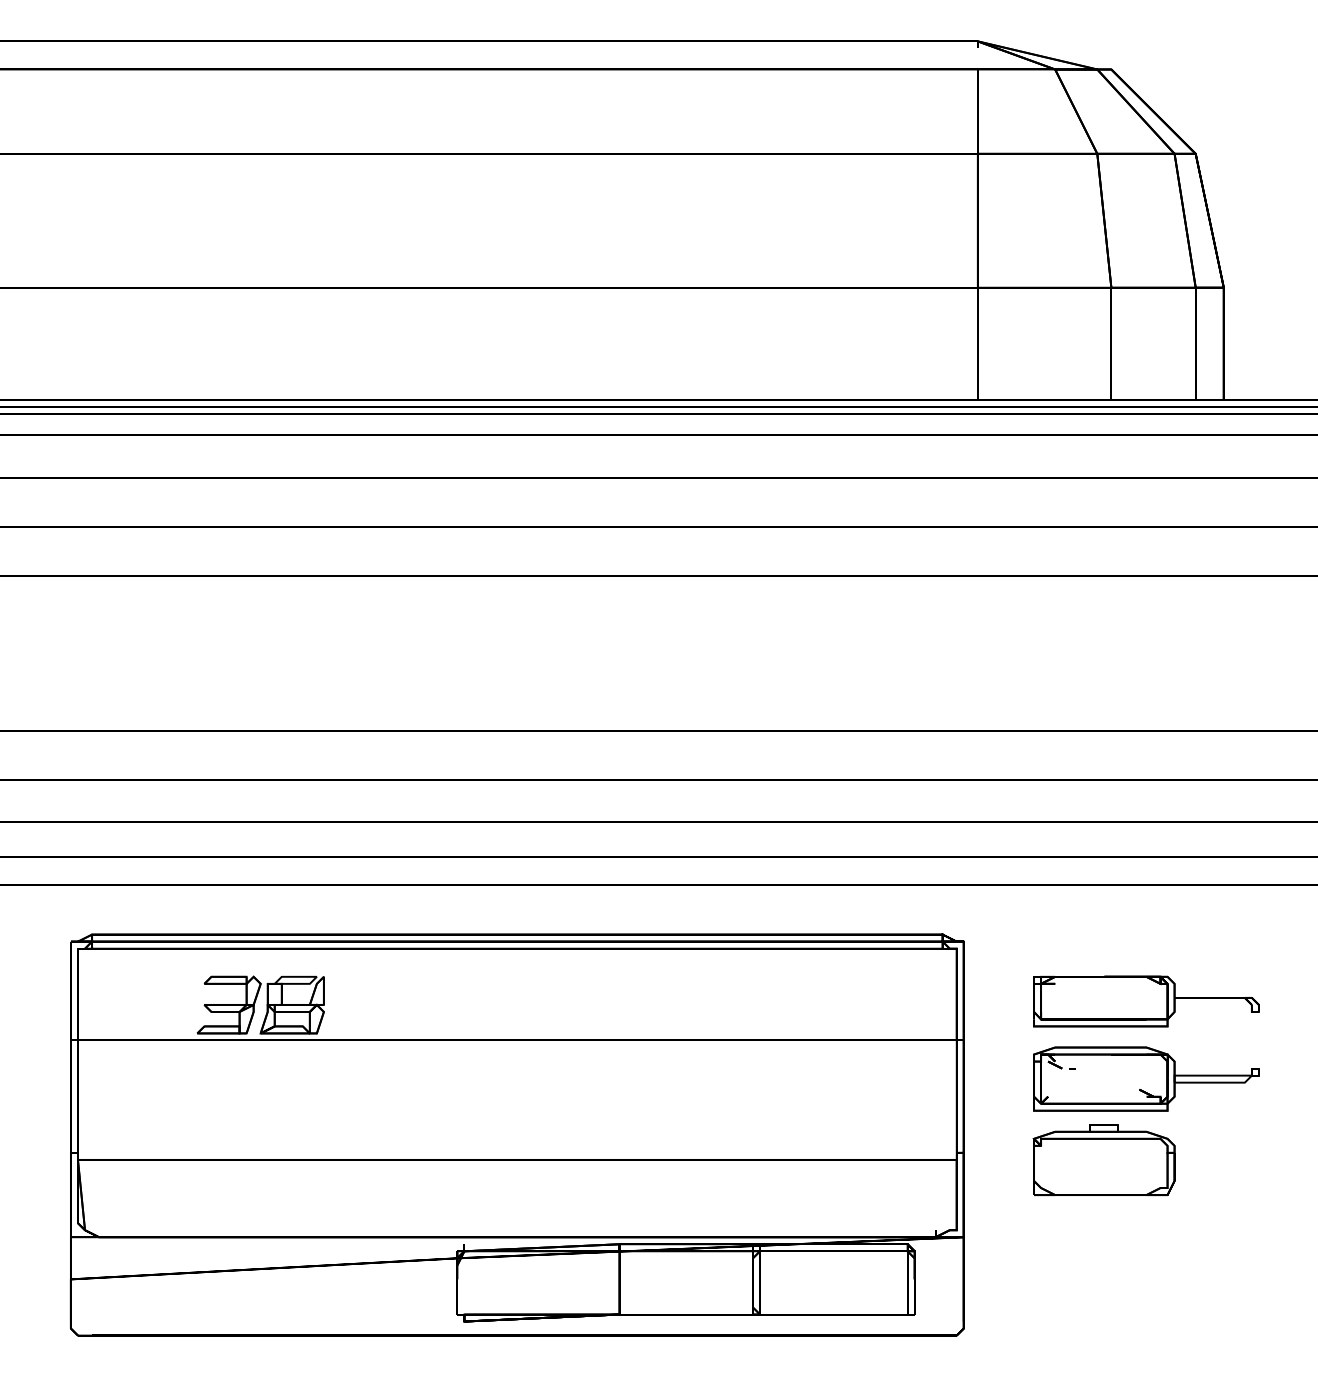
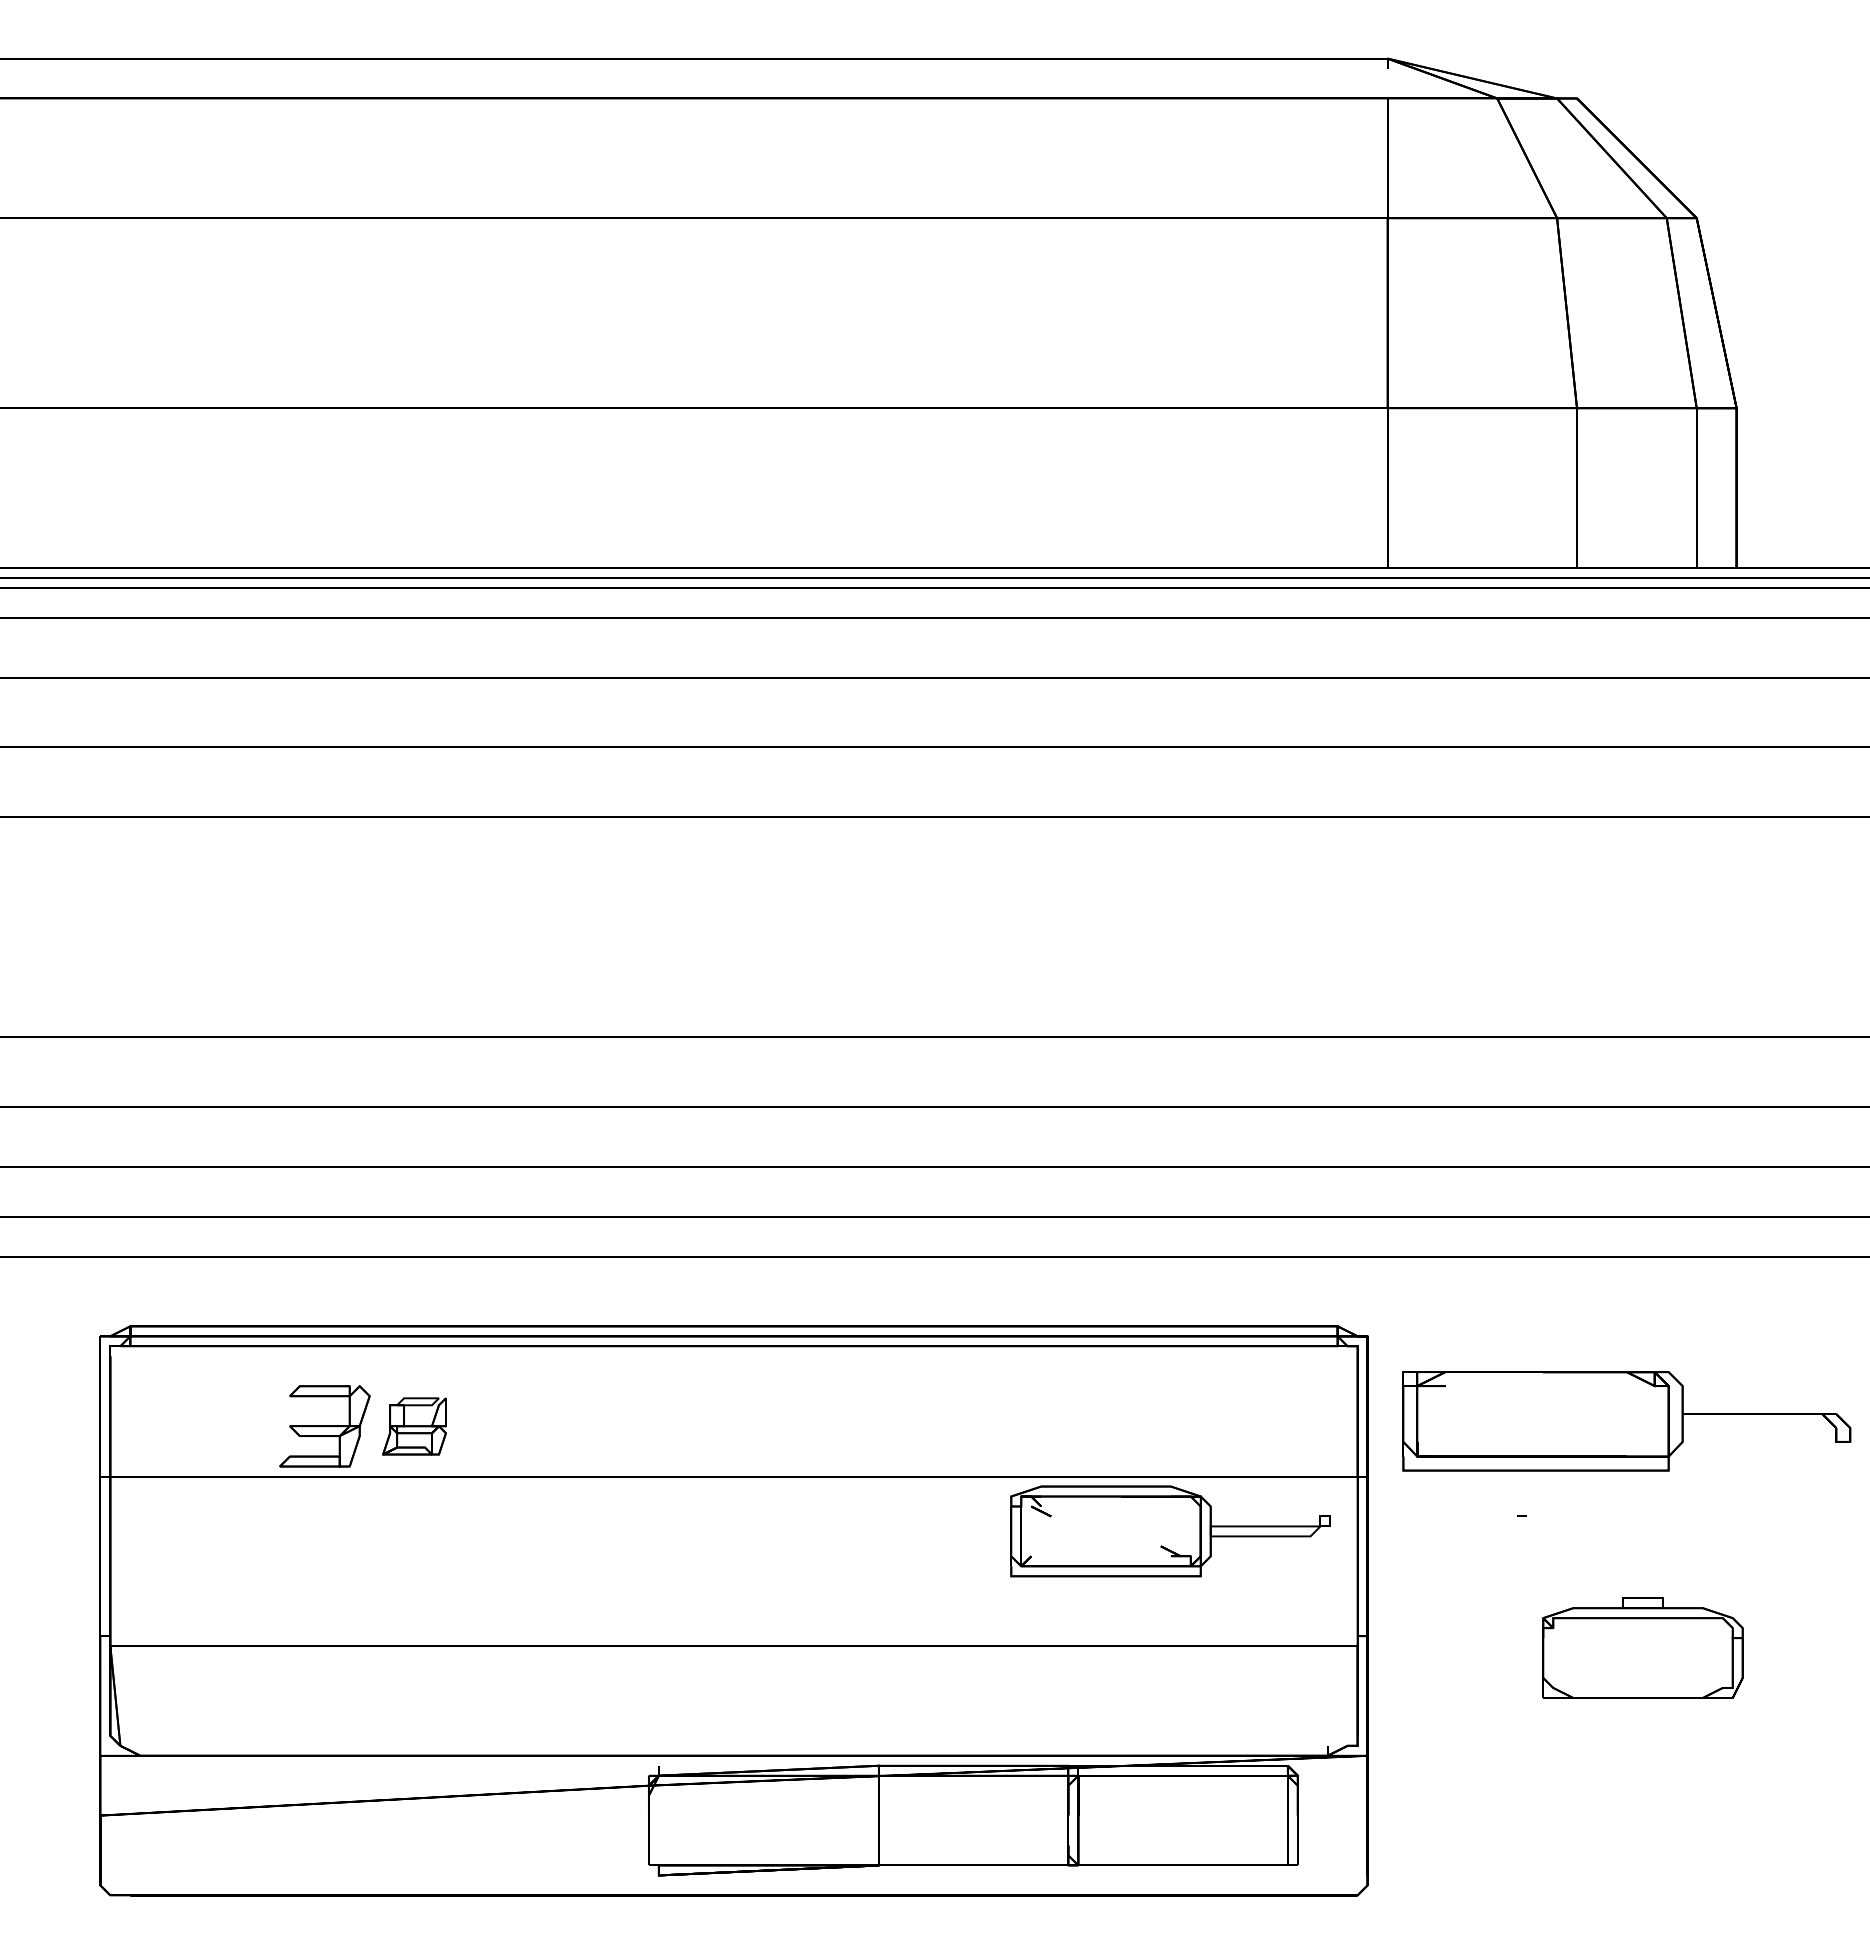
part: (1146, 1001) -> (1626, 1421), size x1.4
part: (292, 1005) -> (414, 1426), size x0.7
part: (1146, 1079) -> (1170, 1531), moved
part: (1103, 1159) -> (1642, 1647), moved

